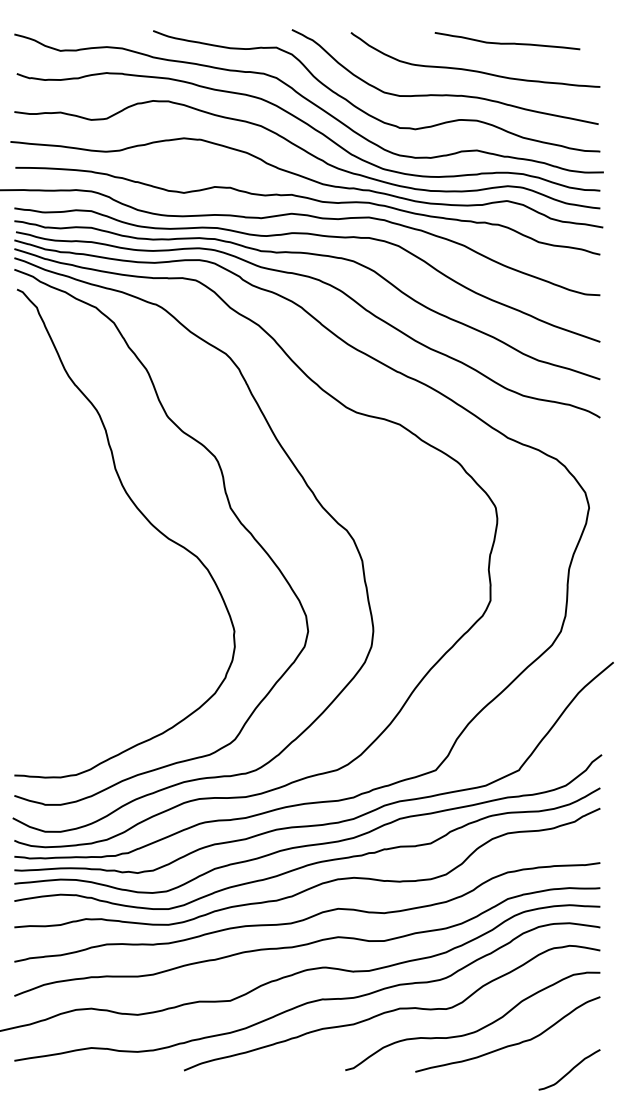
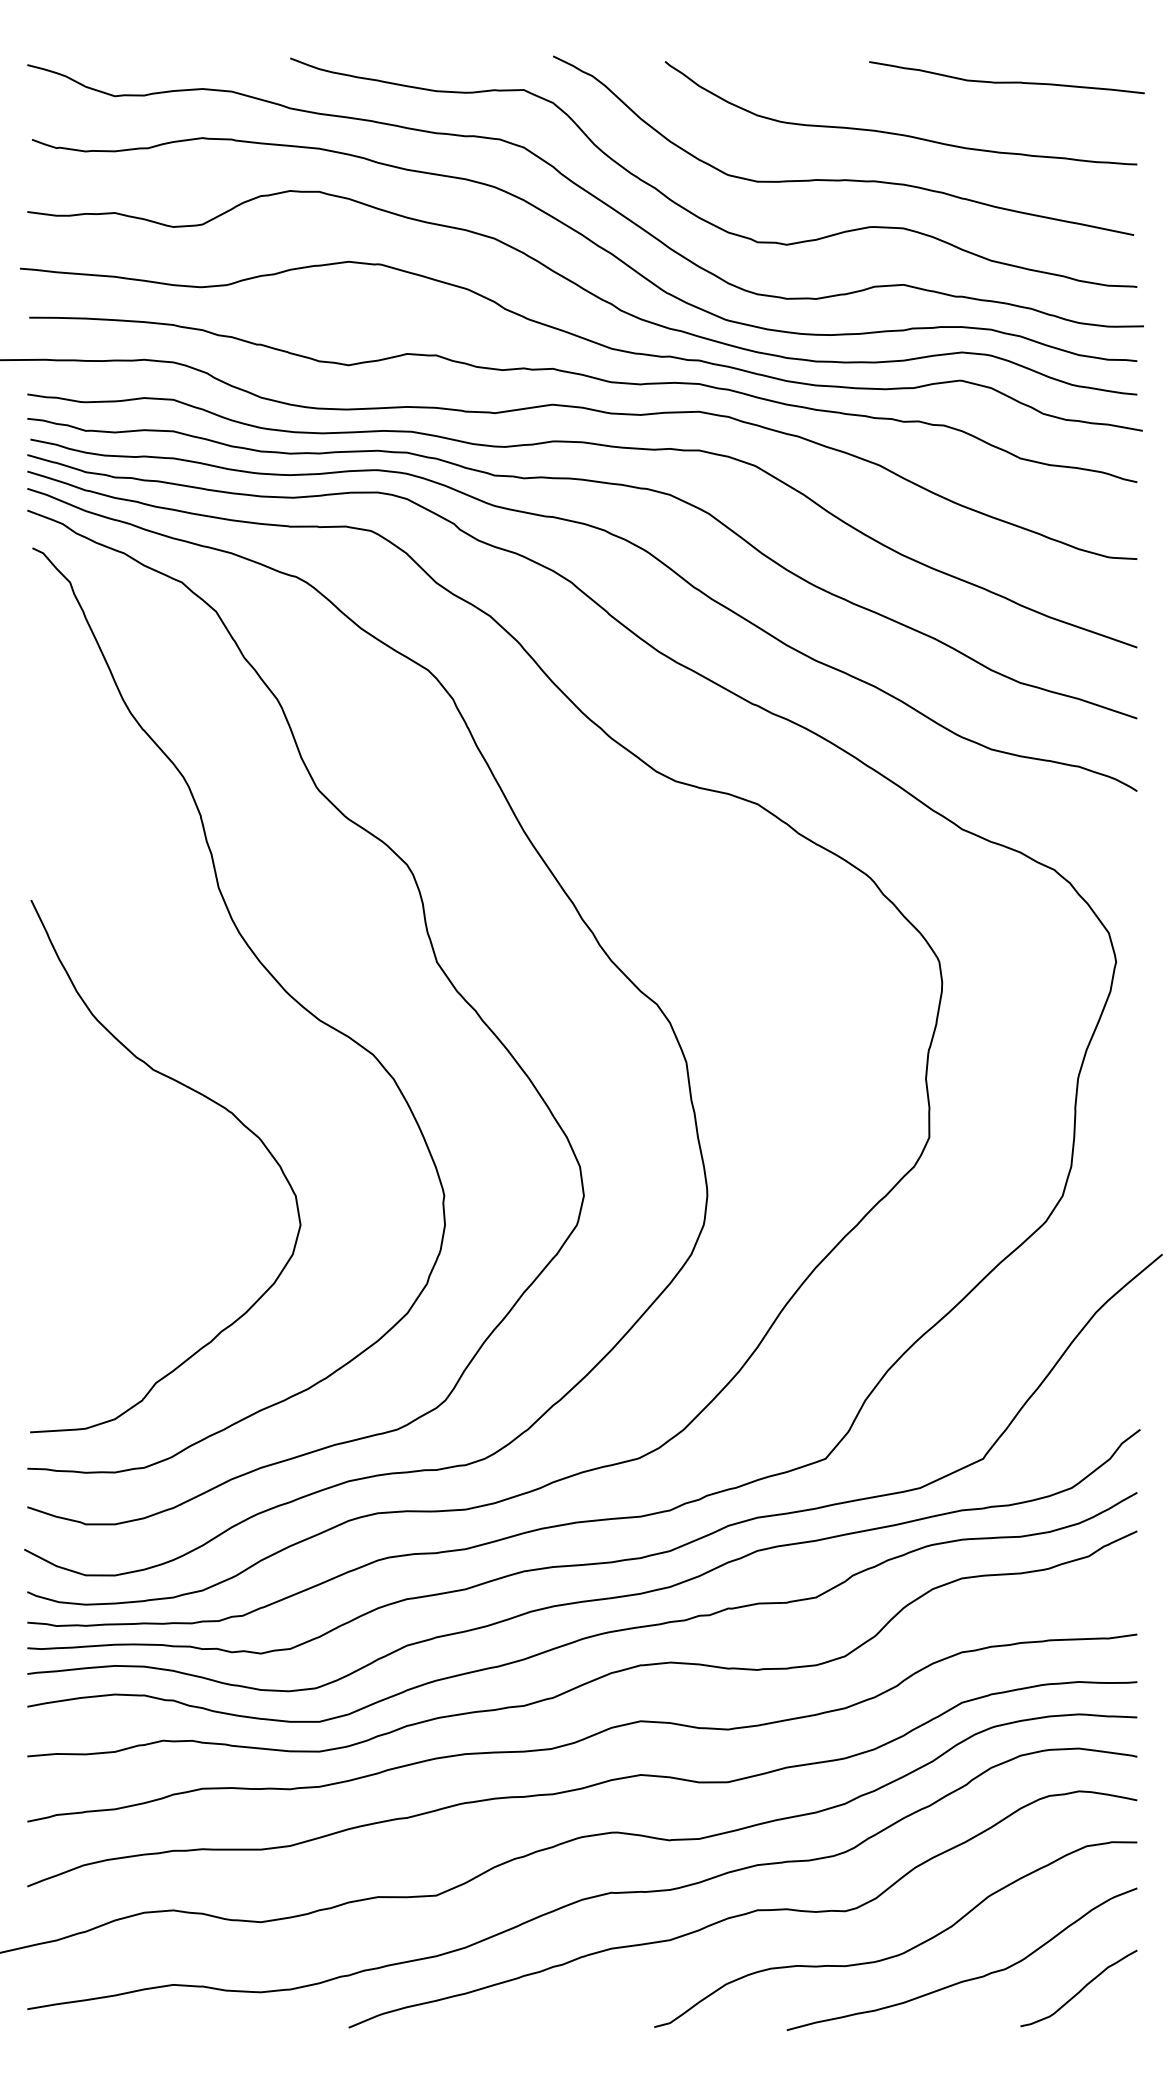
curve: (507, 42) -> (1006, 80), moved
curve: (108, 580) -> (205, 1099), added
curve: (570, 1069) -> (1080, 1987), moved

